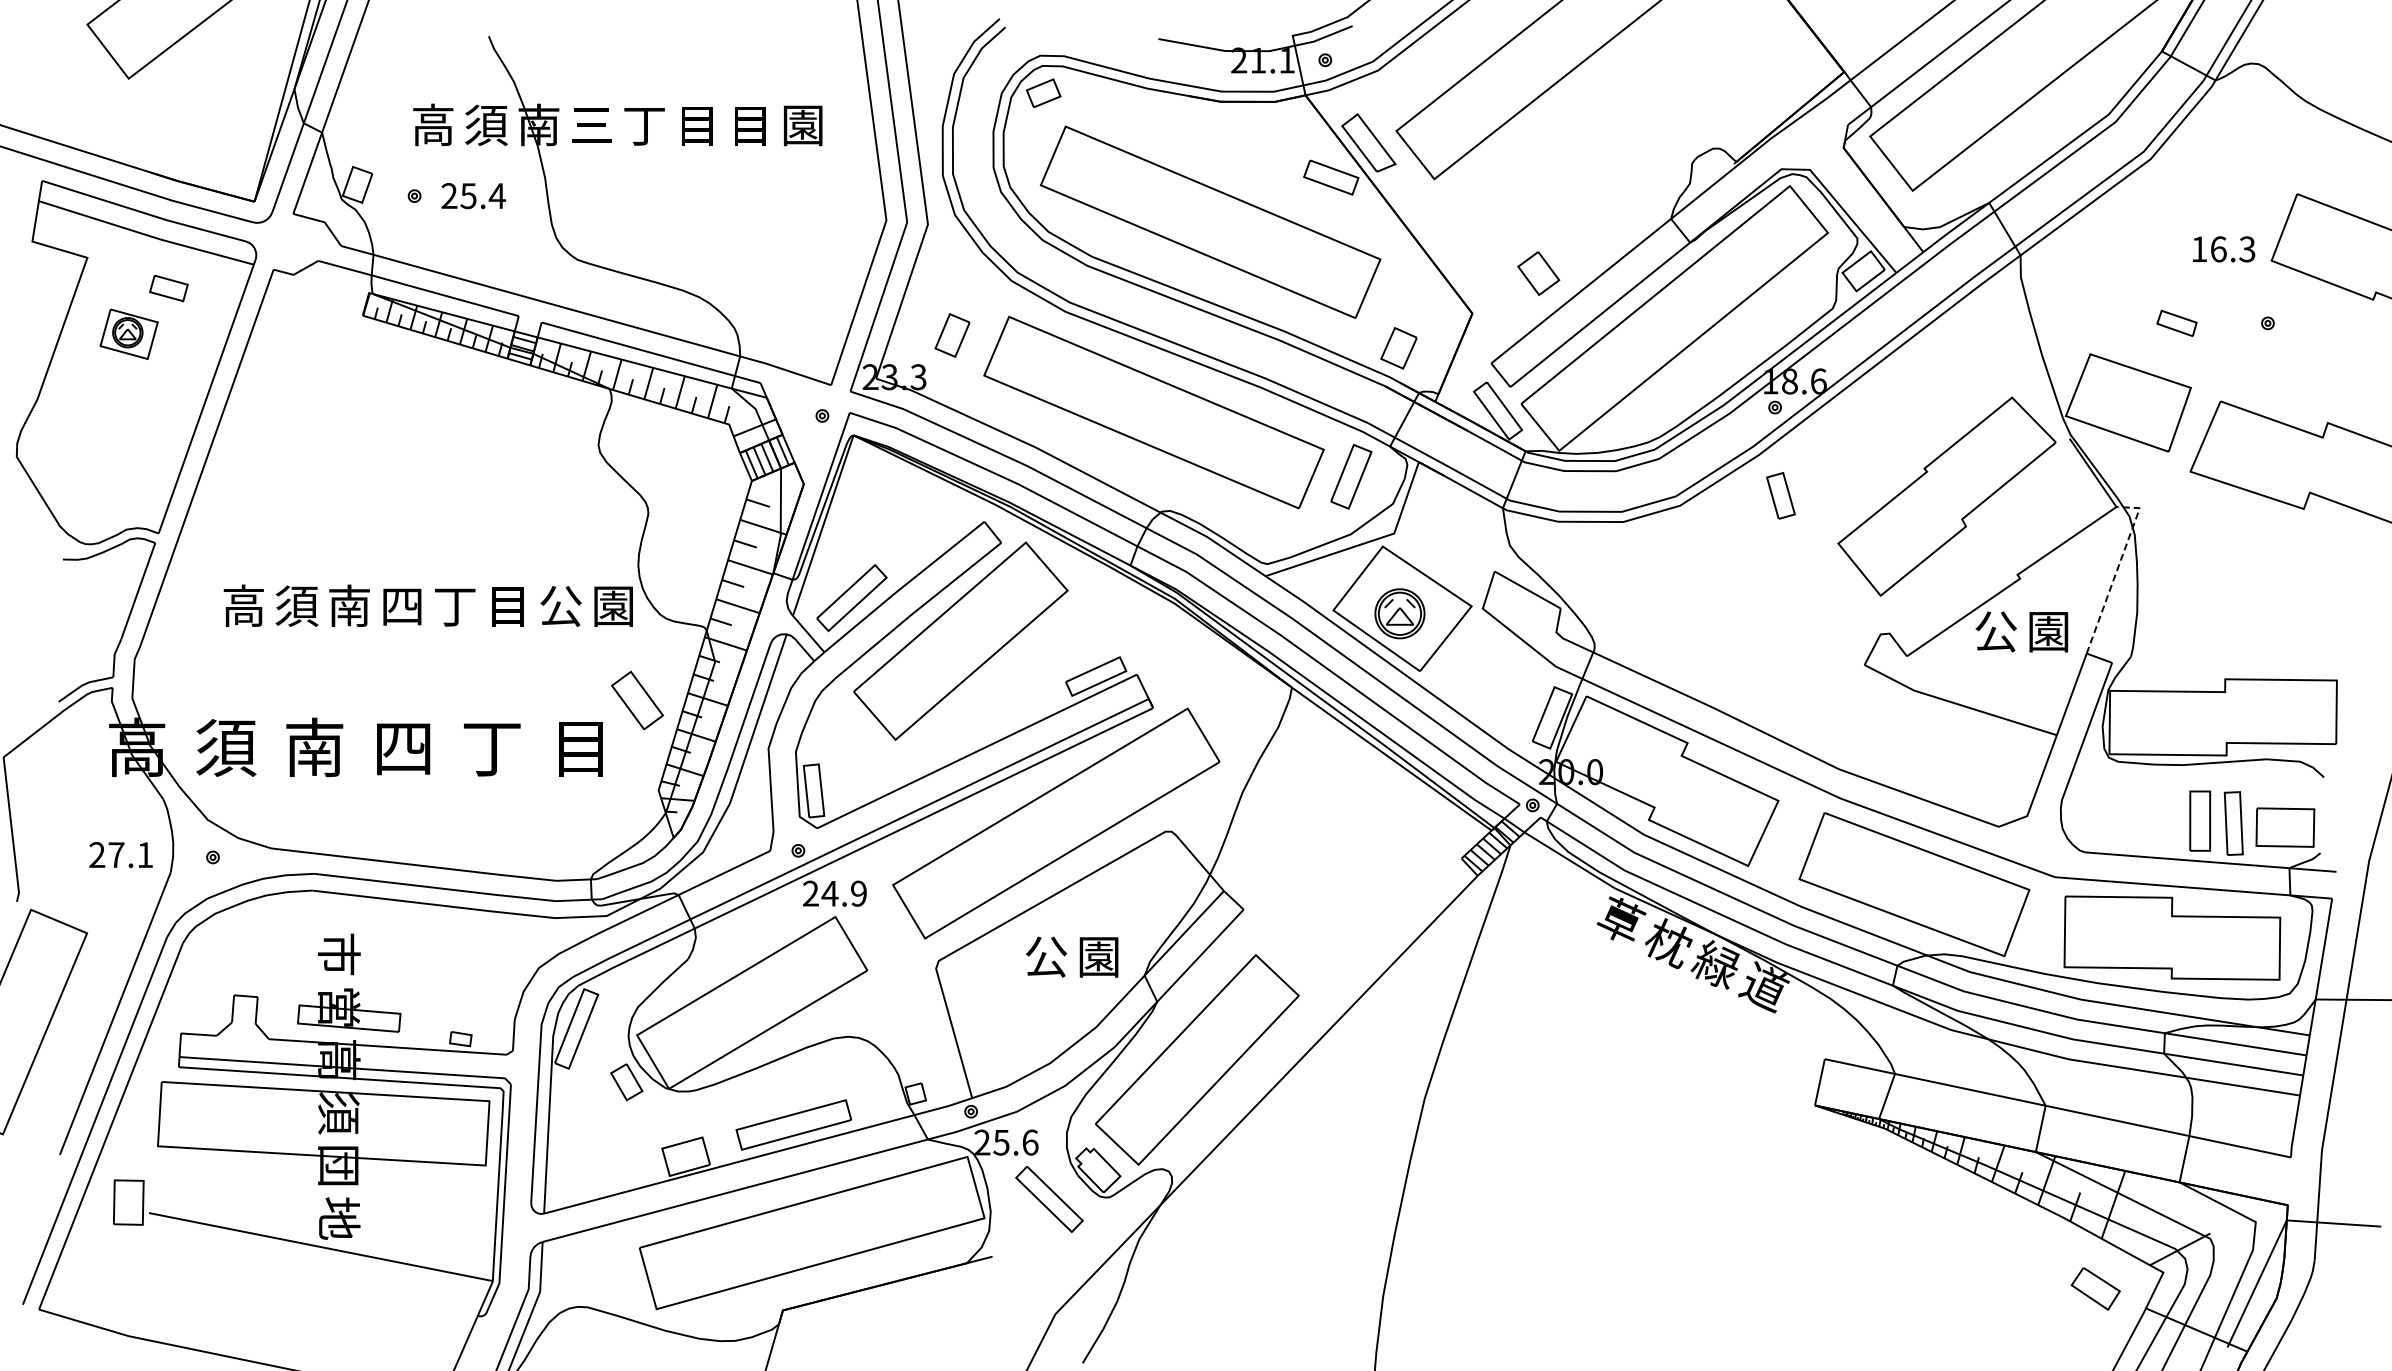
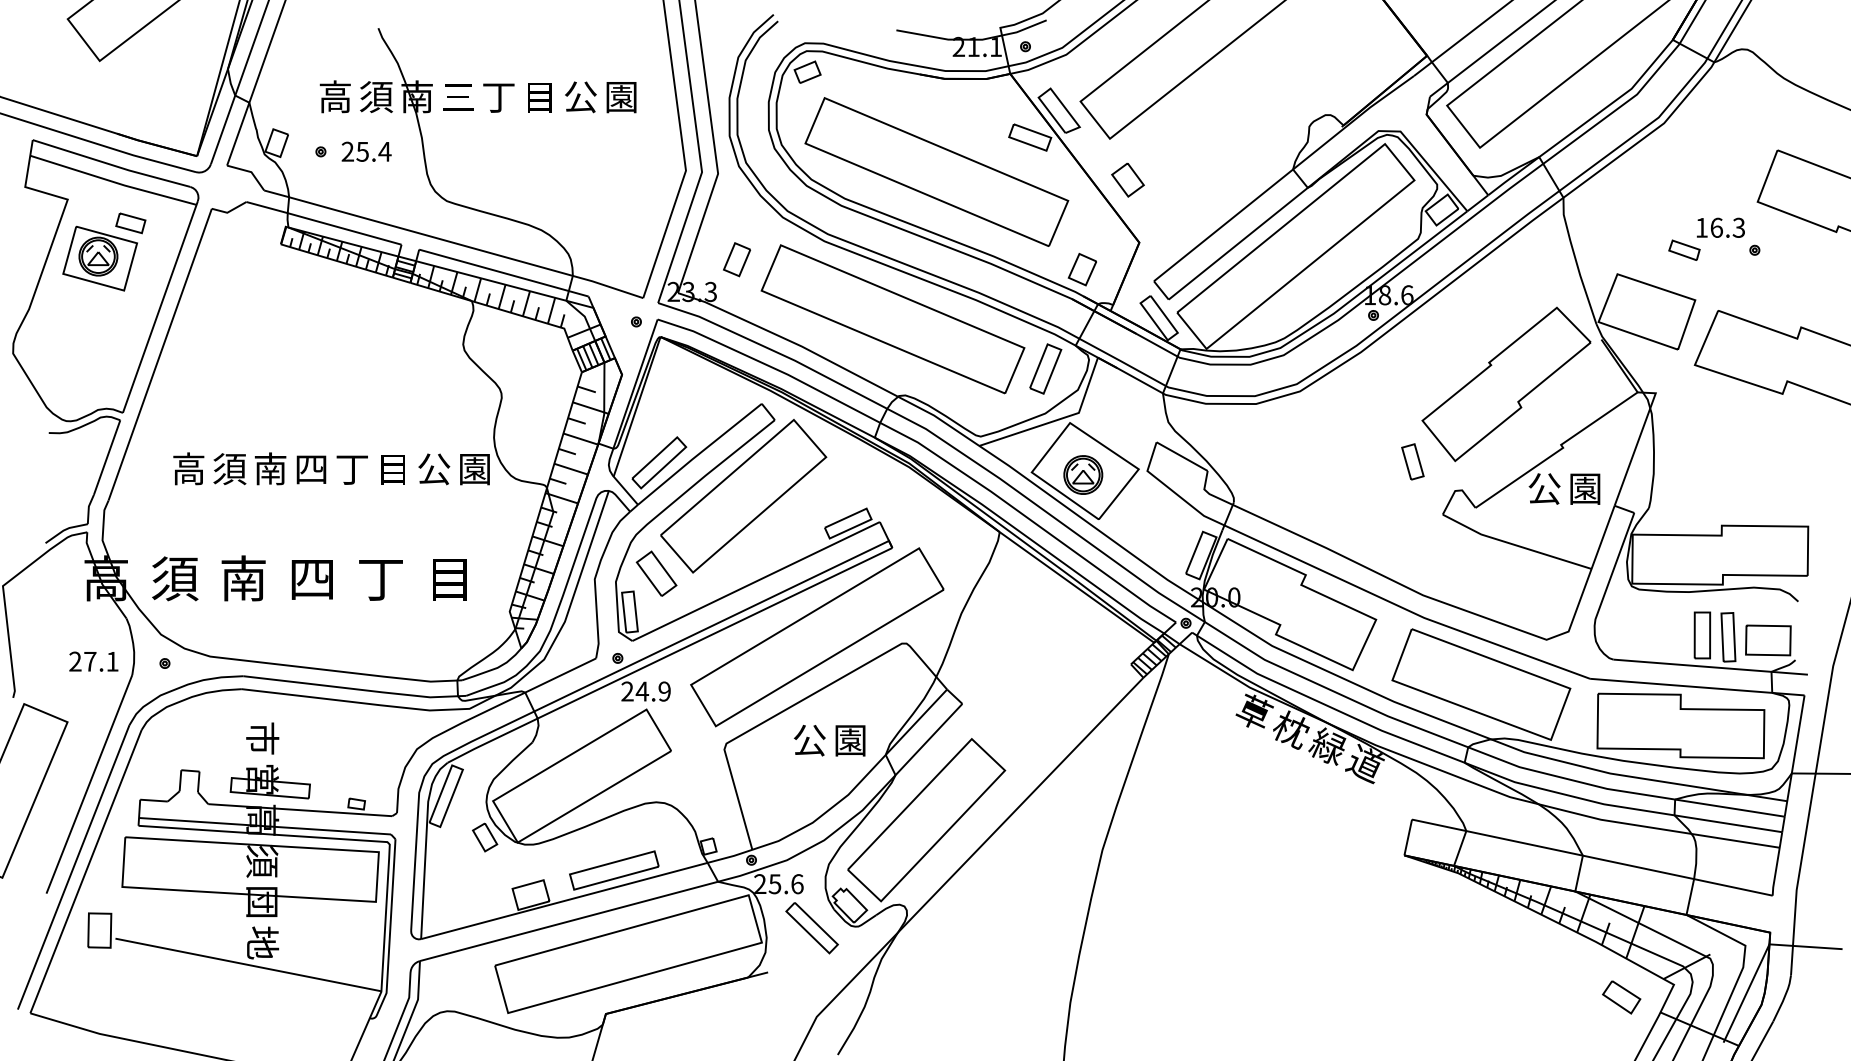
text: (750, 125) -> (580, 97), 目 -> 公
text: (2224, 249) -> (1721, 227), moved
part: (1538, 273) -> (1127, 180), moved
part: (128, 334) -> (99, 258), size x1.67
part: (1780, 495) -> (1412, 461), moved
line: (2117, 569) -> (1638, 440), dashed -> solid
part: (637, 699) -> (656, 573), moved

